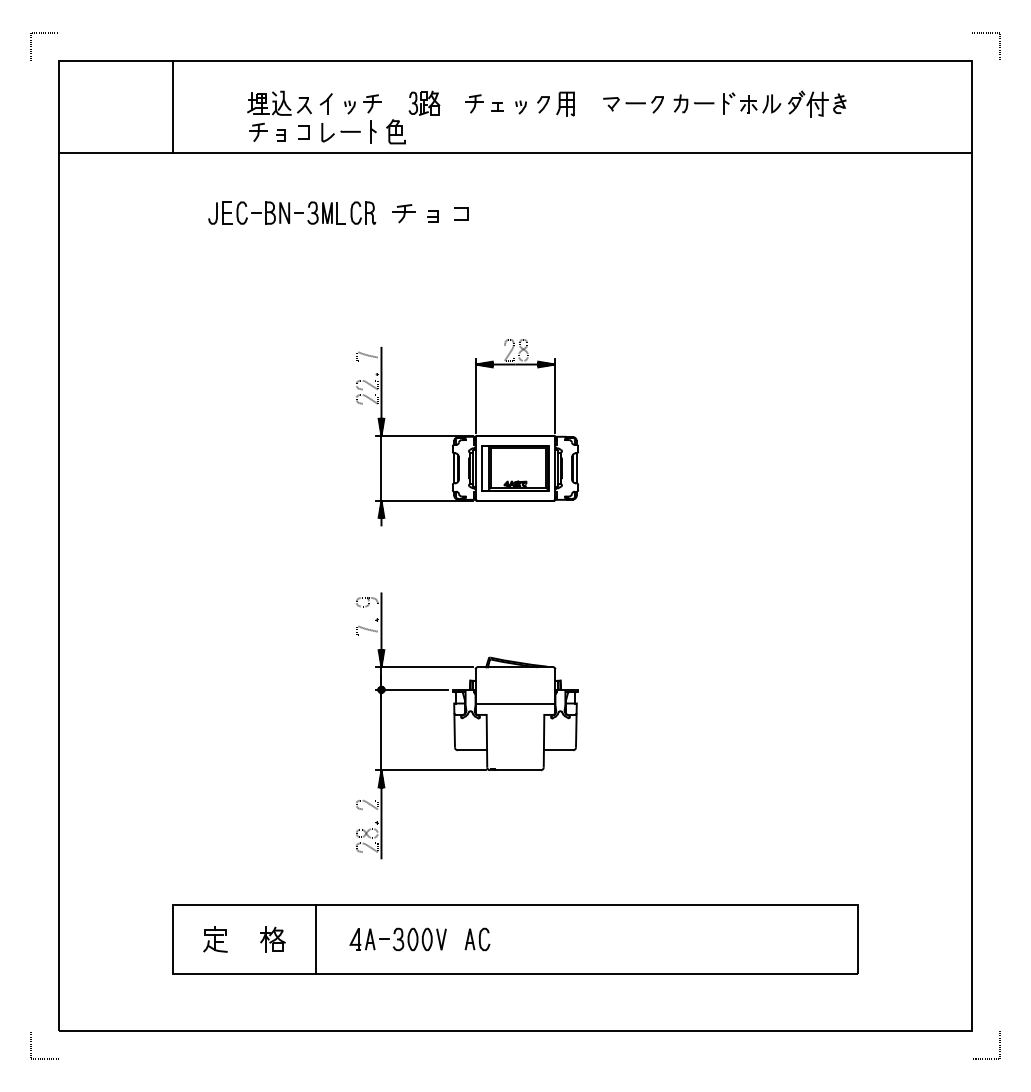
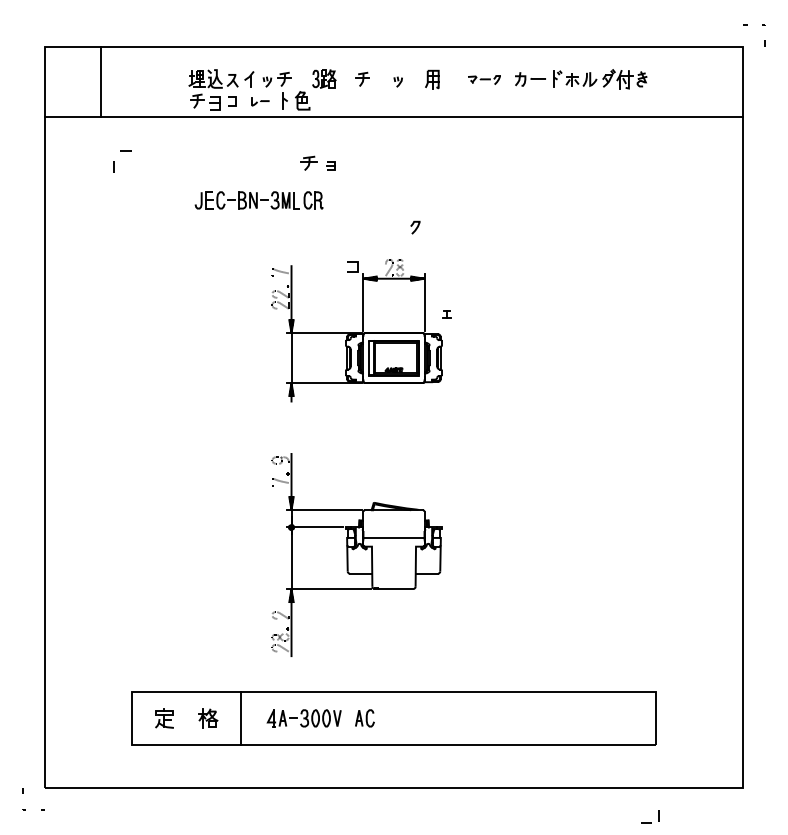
line: (31, 46) -> (114, 161), moved
curve: (544, 104) -> (416, 227), moved
part: (633, 104) -> (484, 79), size x0.7
line: (173, 106) -> (101, 81), moved
part: (497, 106) -> (446, 313), moved
part: (340, 132) -> (260, 101), size x0.6
part: (280, 135) -> (214, 103), size x1.6
line: (461, 208) -> (352, 262), moved
part: (292, 212) -> (259, 199), moved
line: (999, 1045) -> (658, 812), moved

